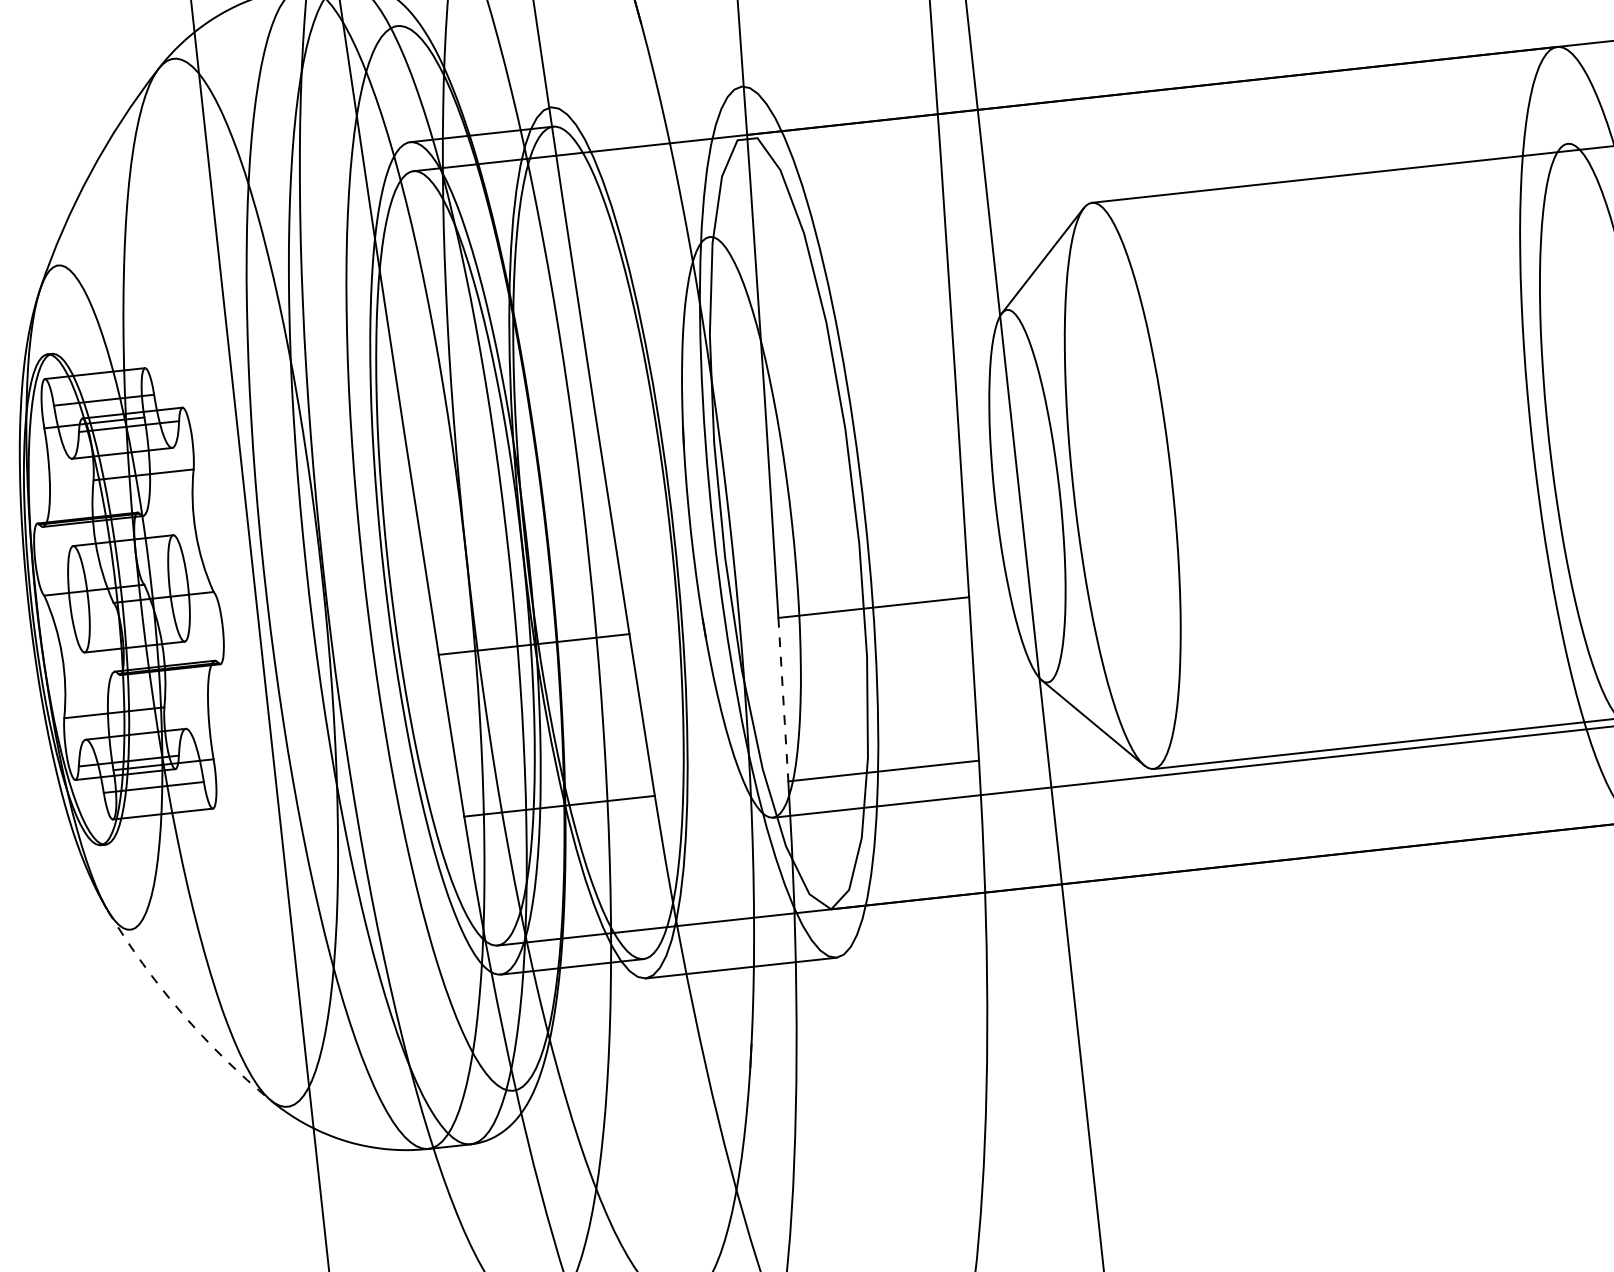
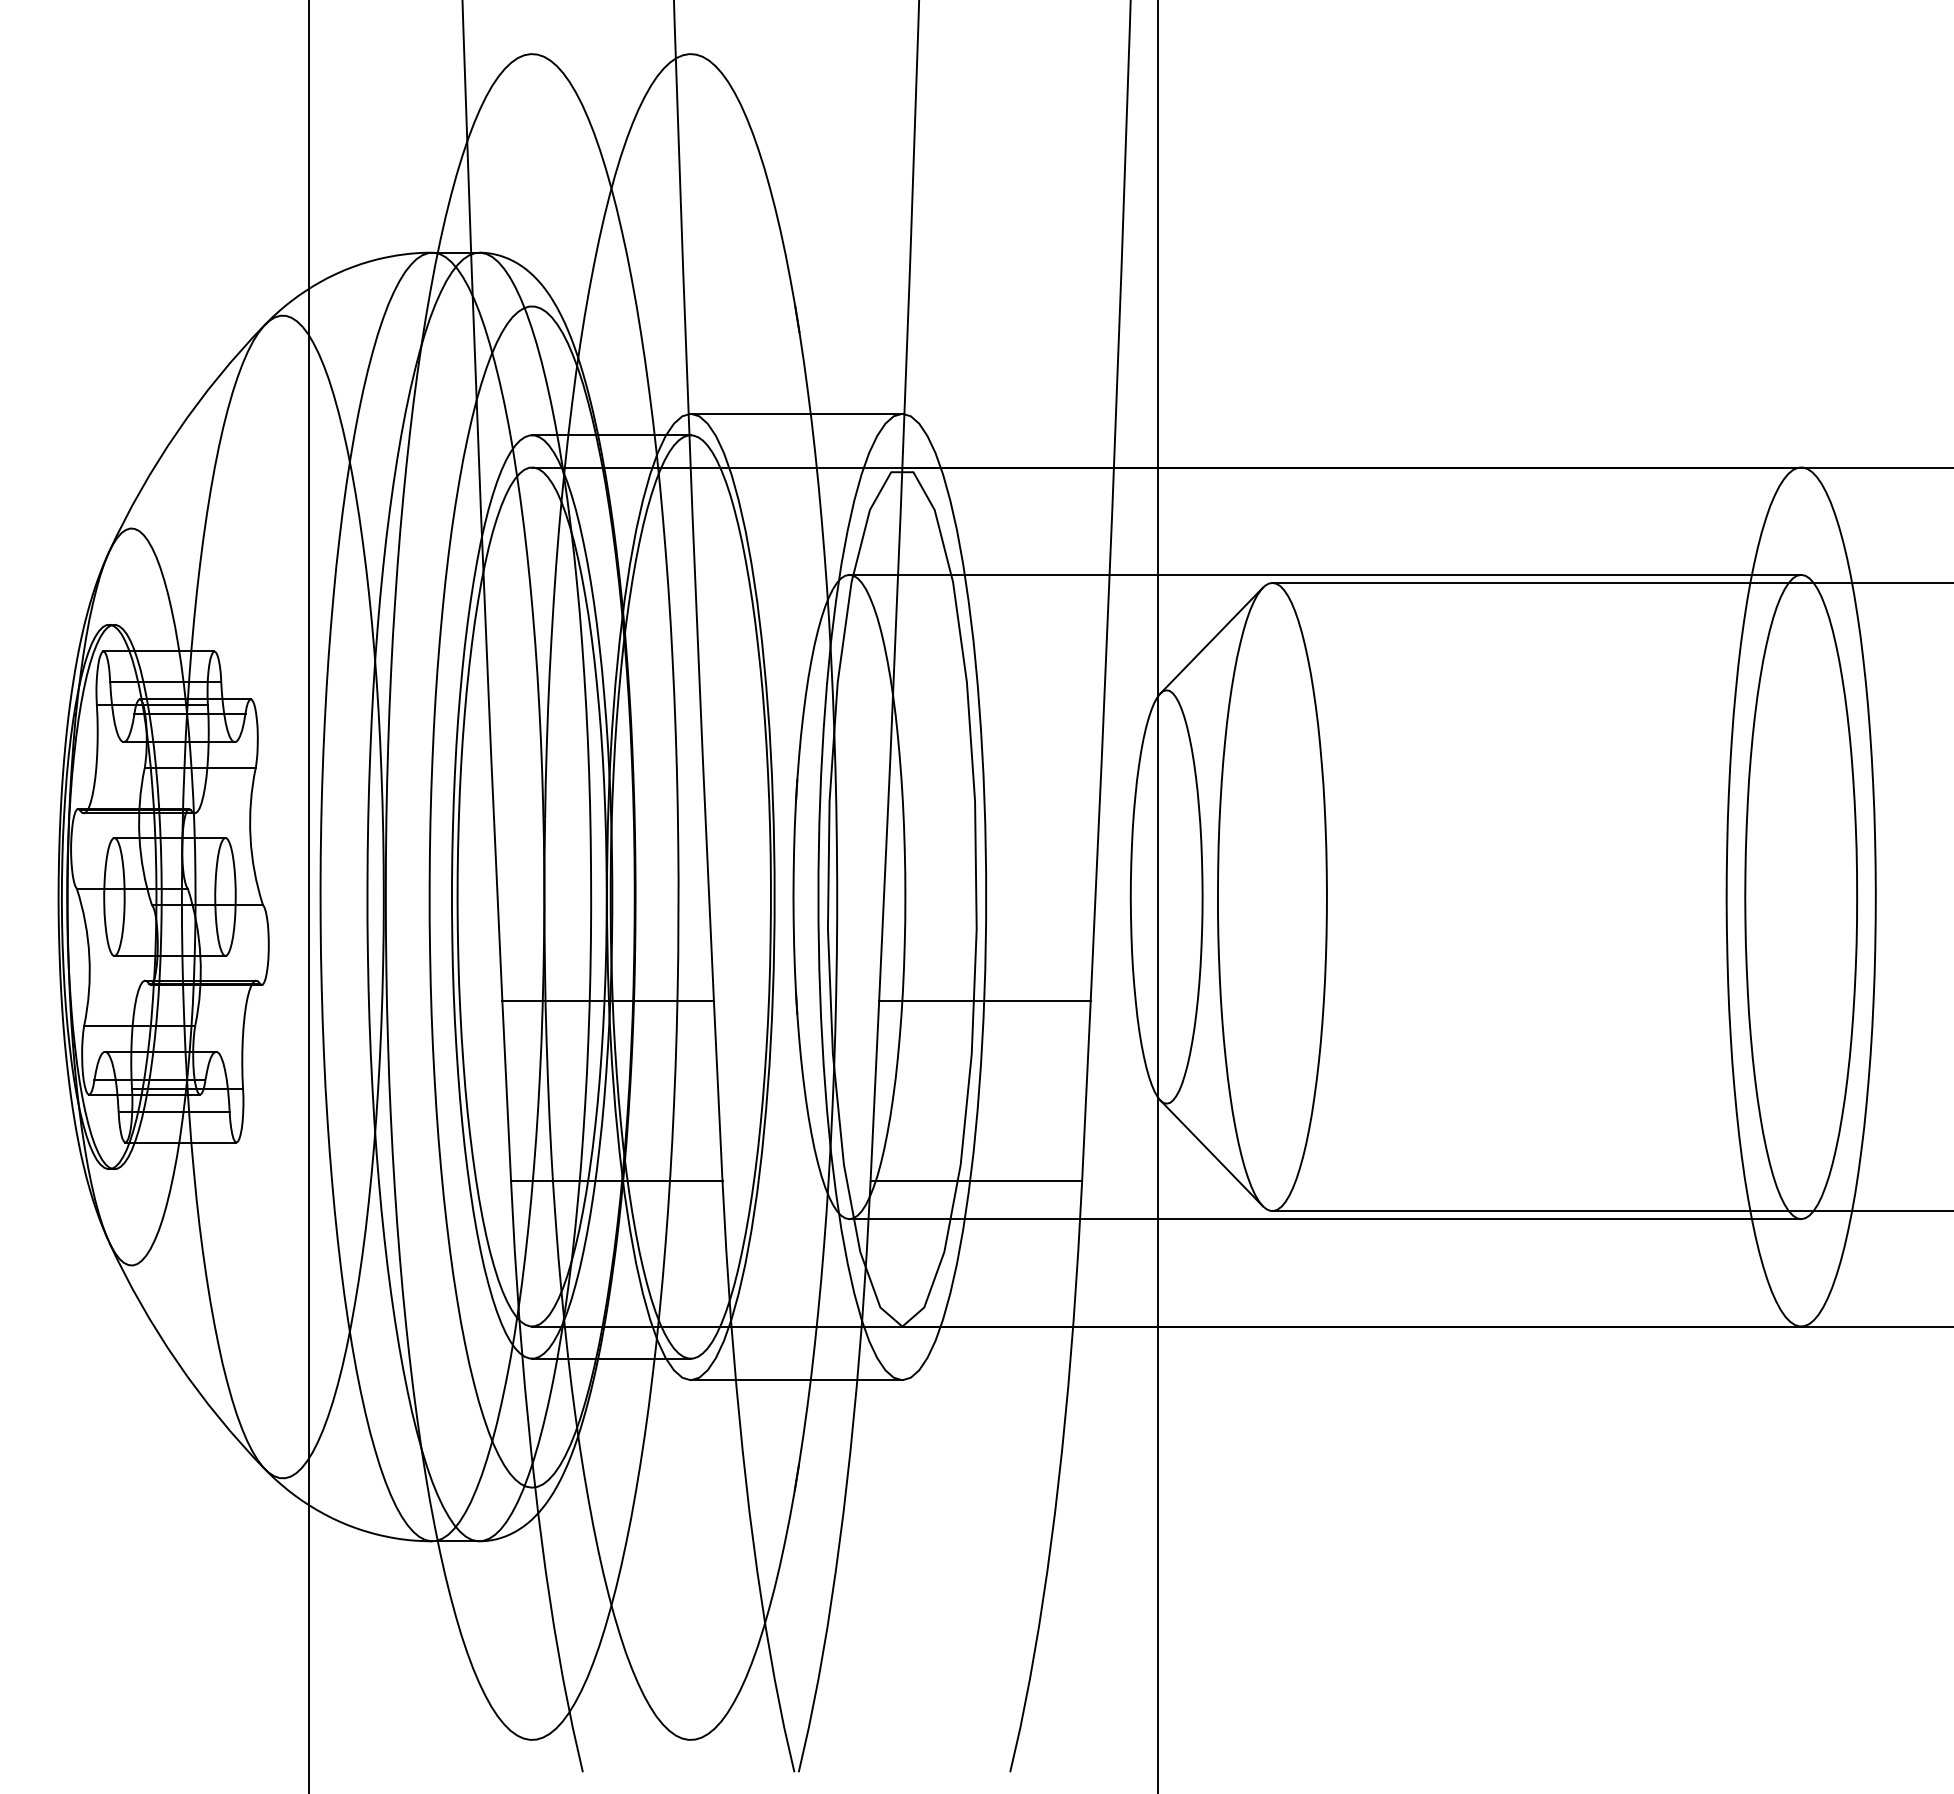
line: (646, 96) -> (796, 413), added
line: (1138, 189) -> (1325, 574), added
line: (783, 700) -> (874, 1091), dashed -> solid
arc: (181, 1012) -> (177, 1362), dashed -> solid

